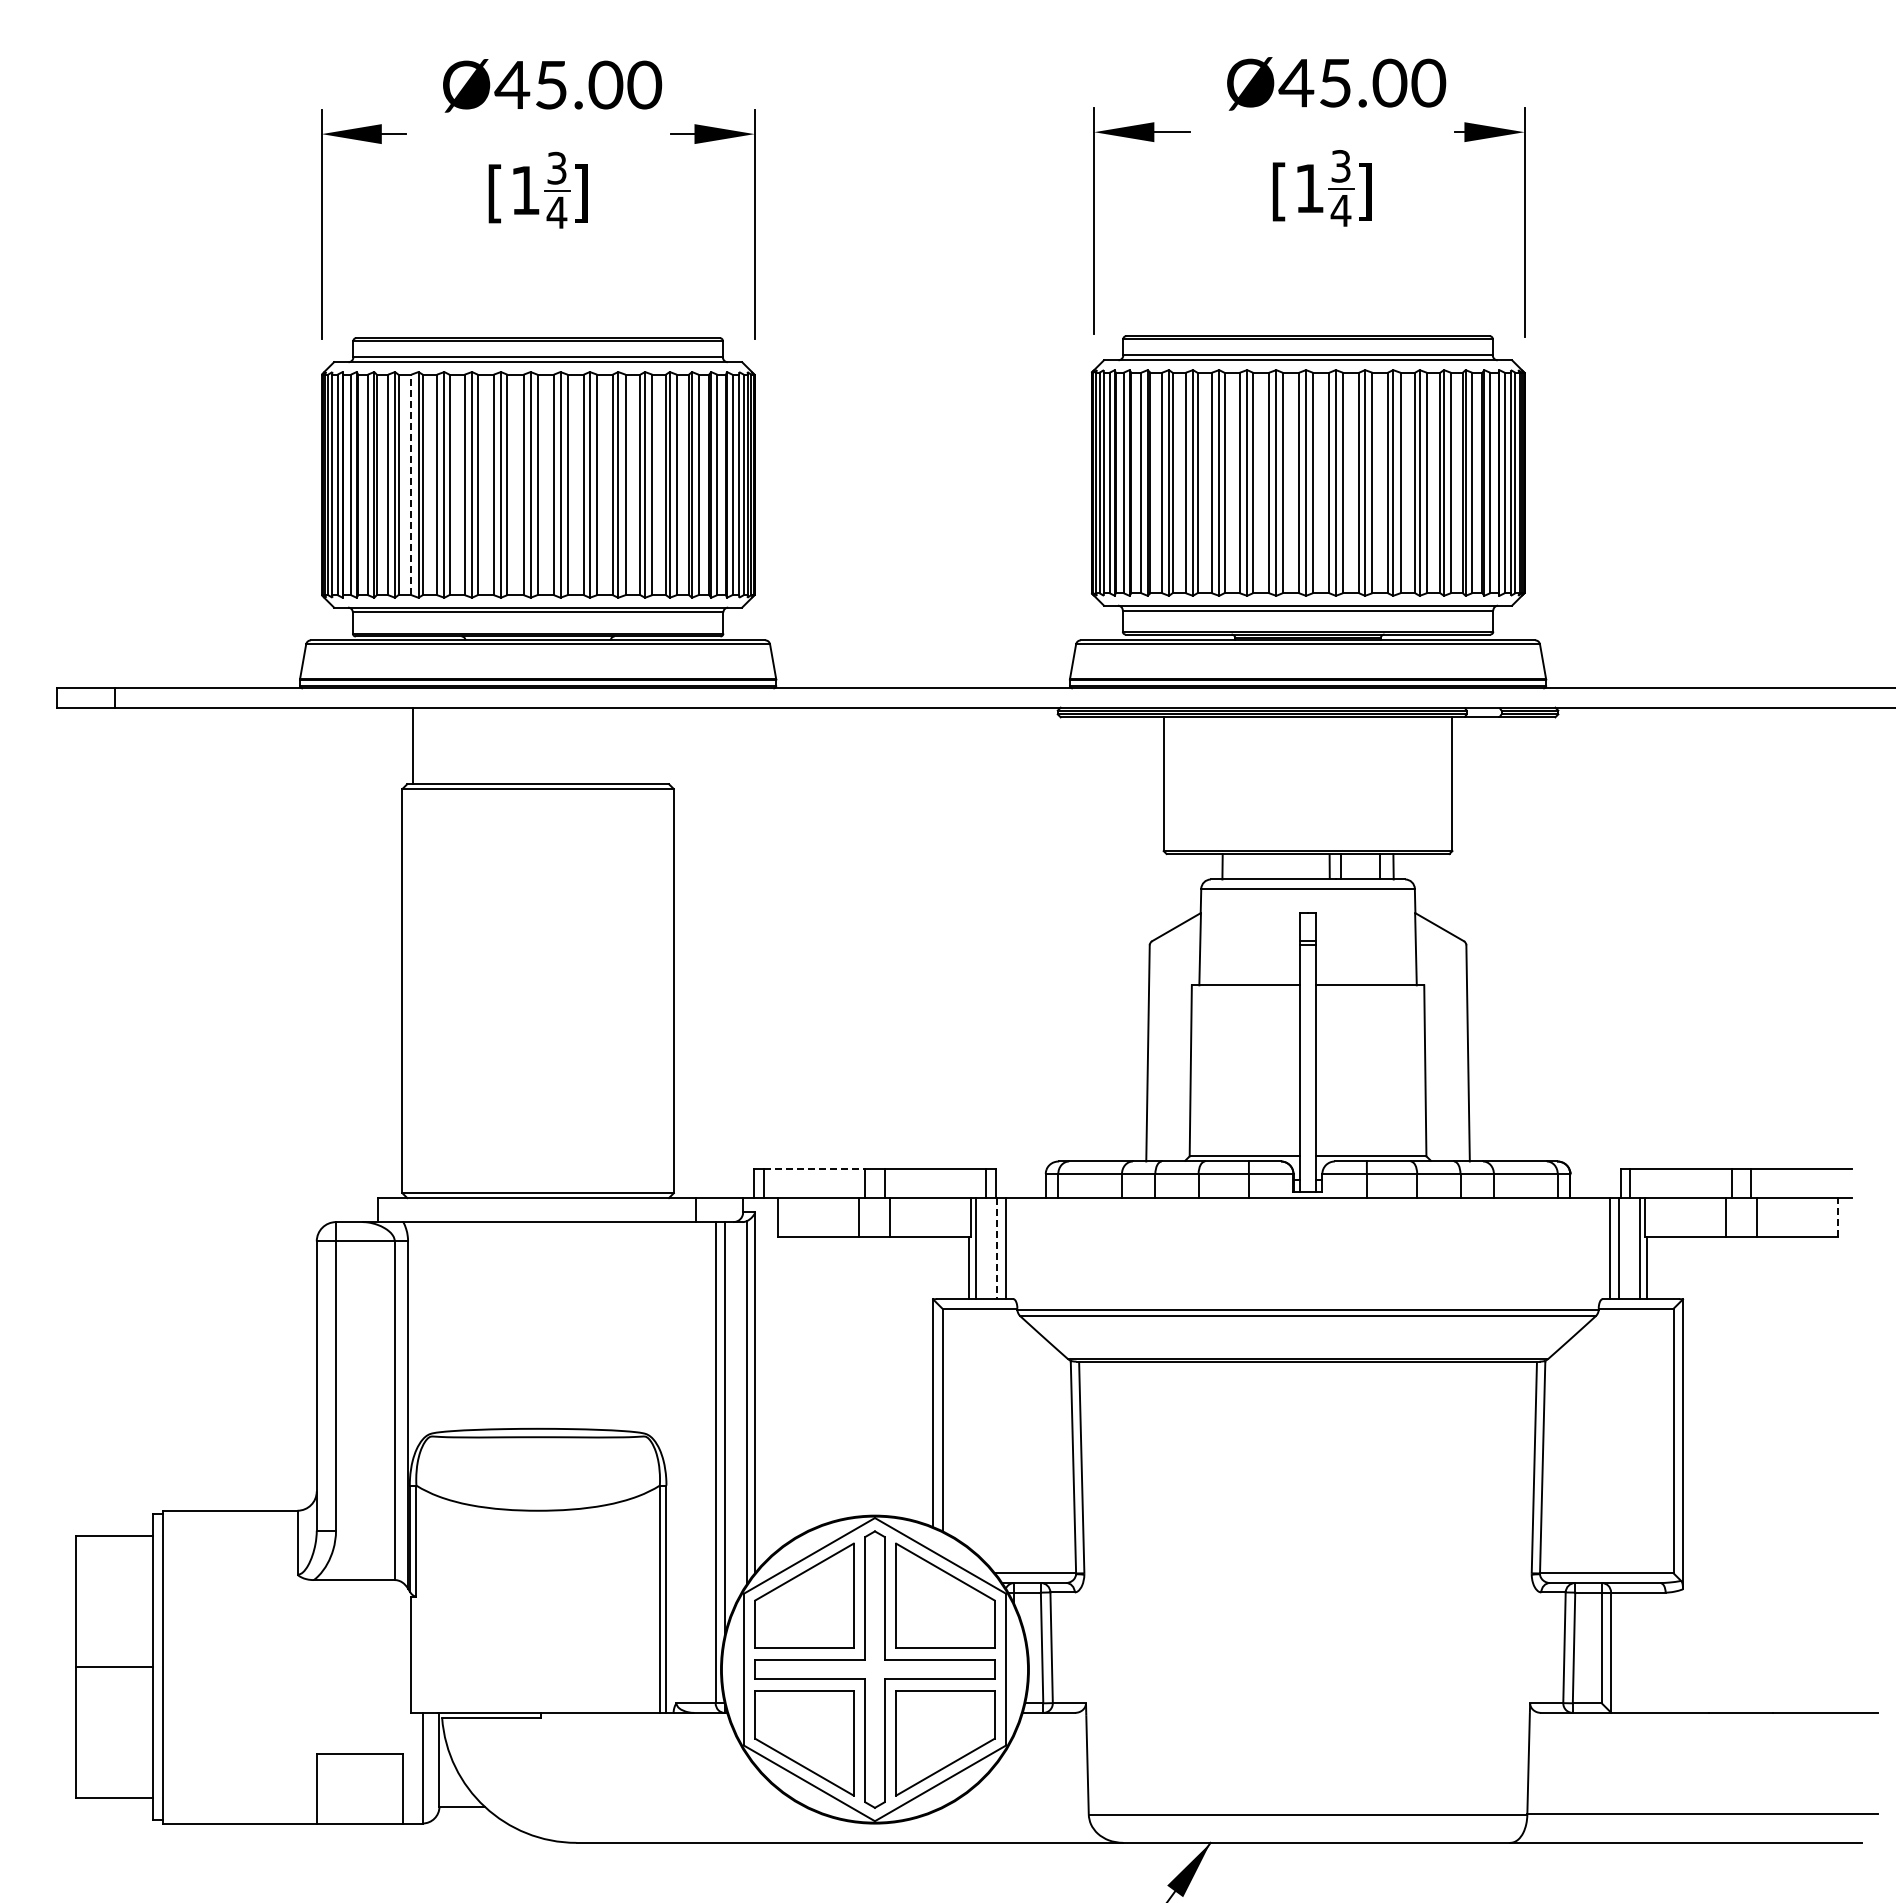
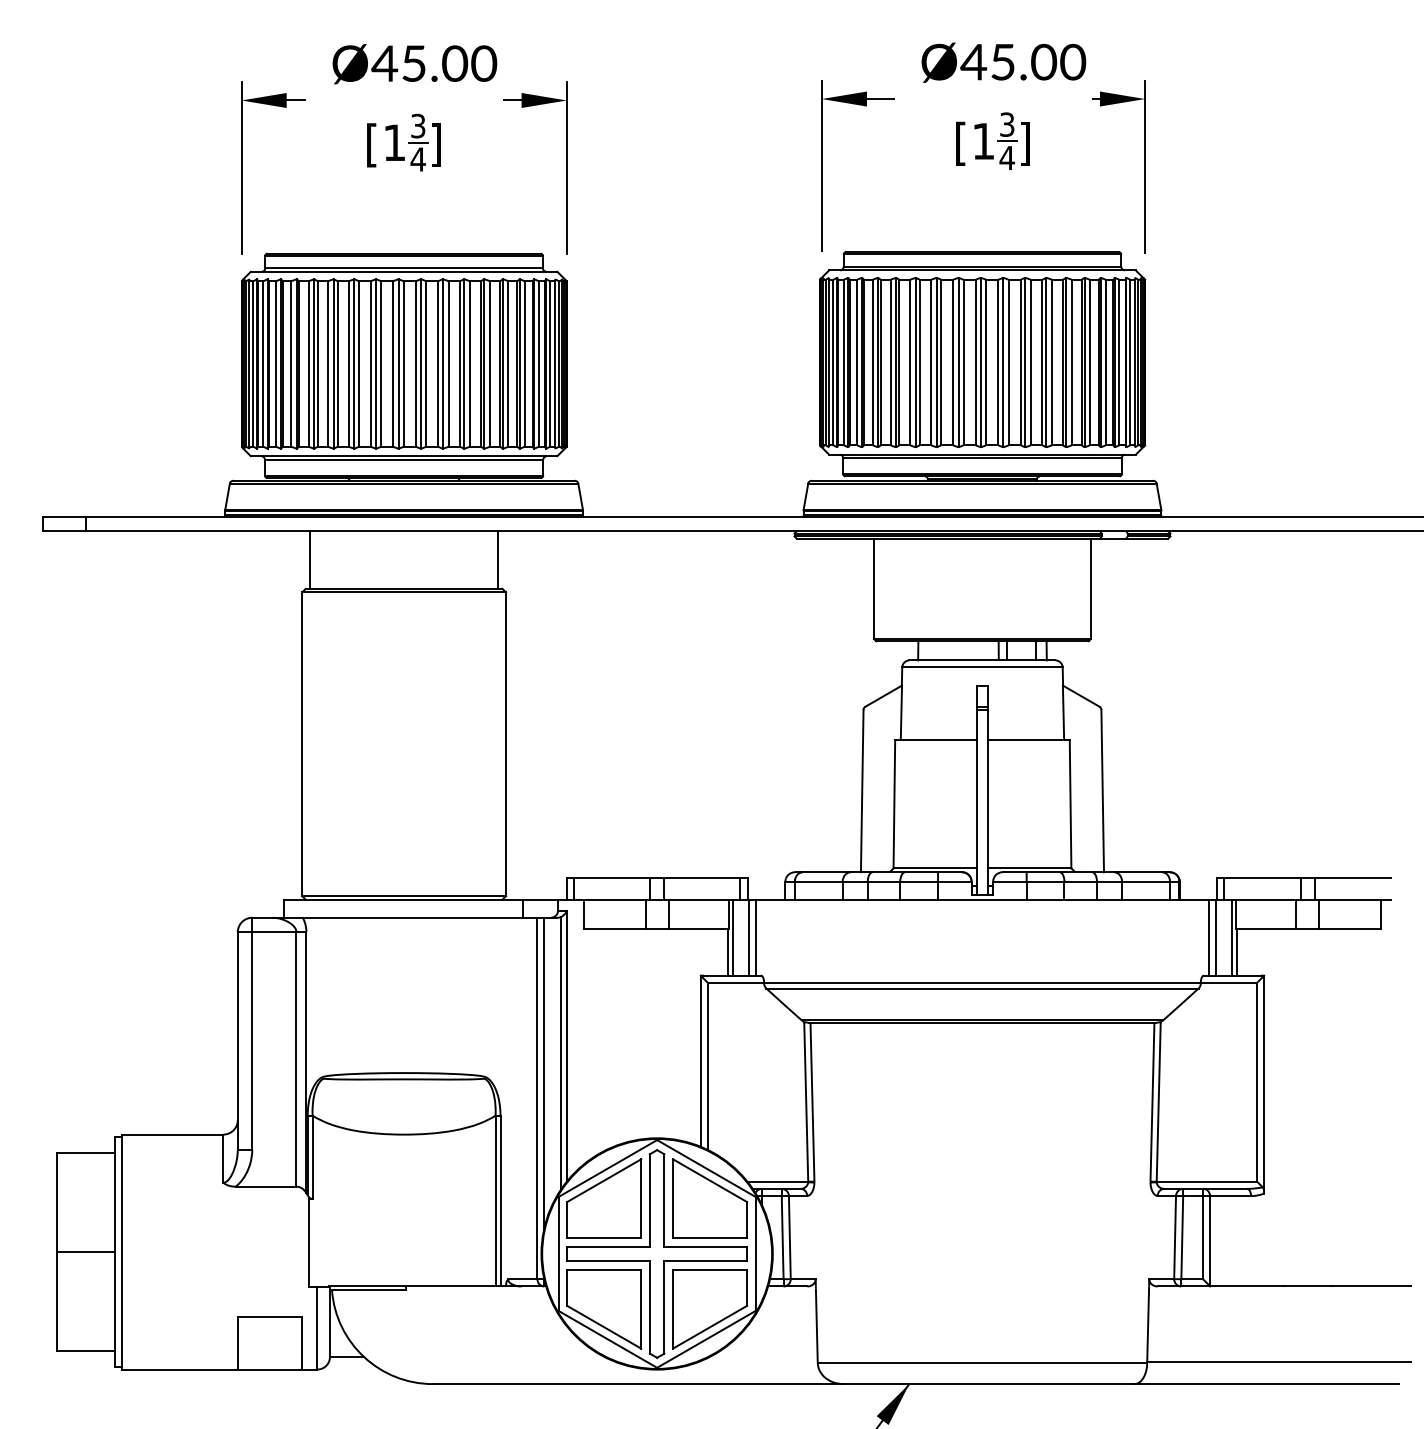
line: (411, 484) -> (308, 363), dashed -> solid
line: (663, 745) -> (498, 559), added
line: (814, 1169) -> (611, 878), dashed -> solid
line: (1838, 1216) -> (1380, 913), dashed -> solid
line: (997, 1248) -> (749, 937), dashed -> solid

